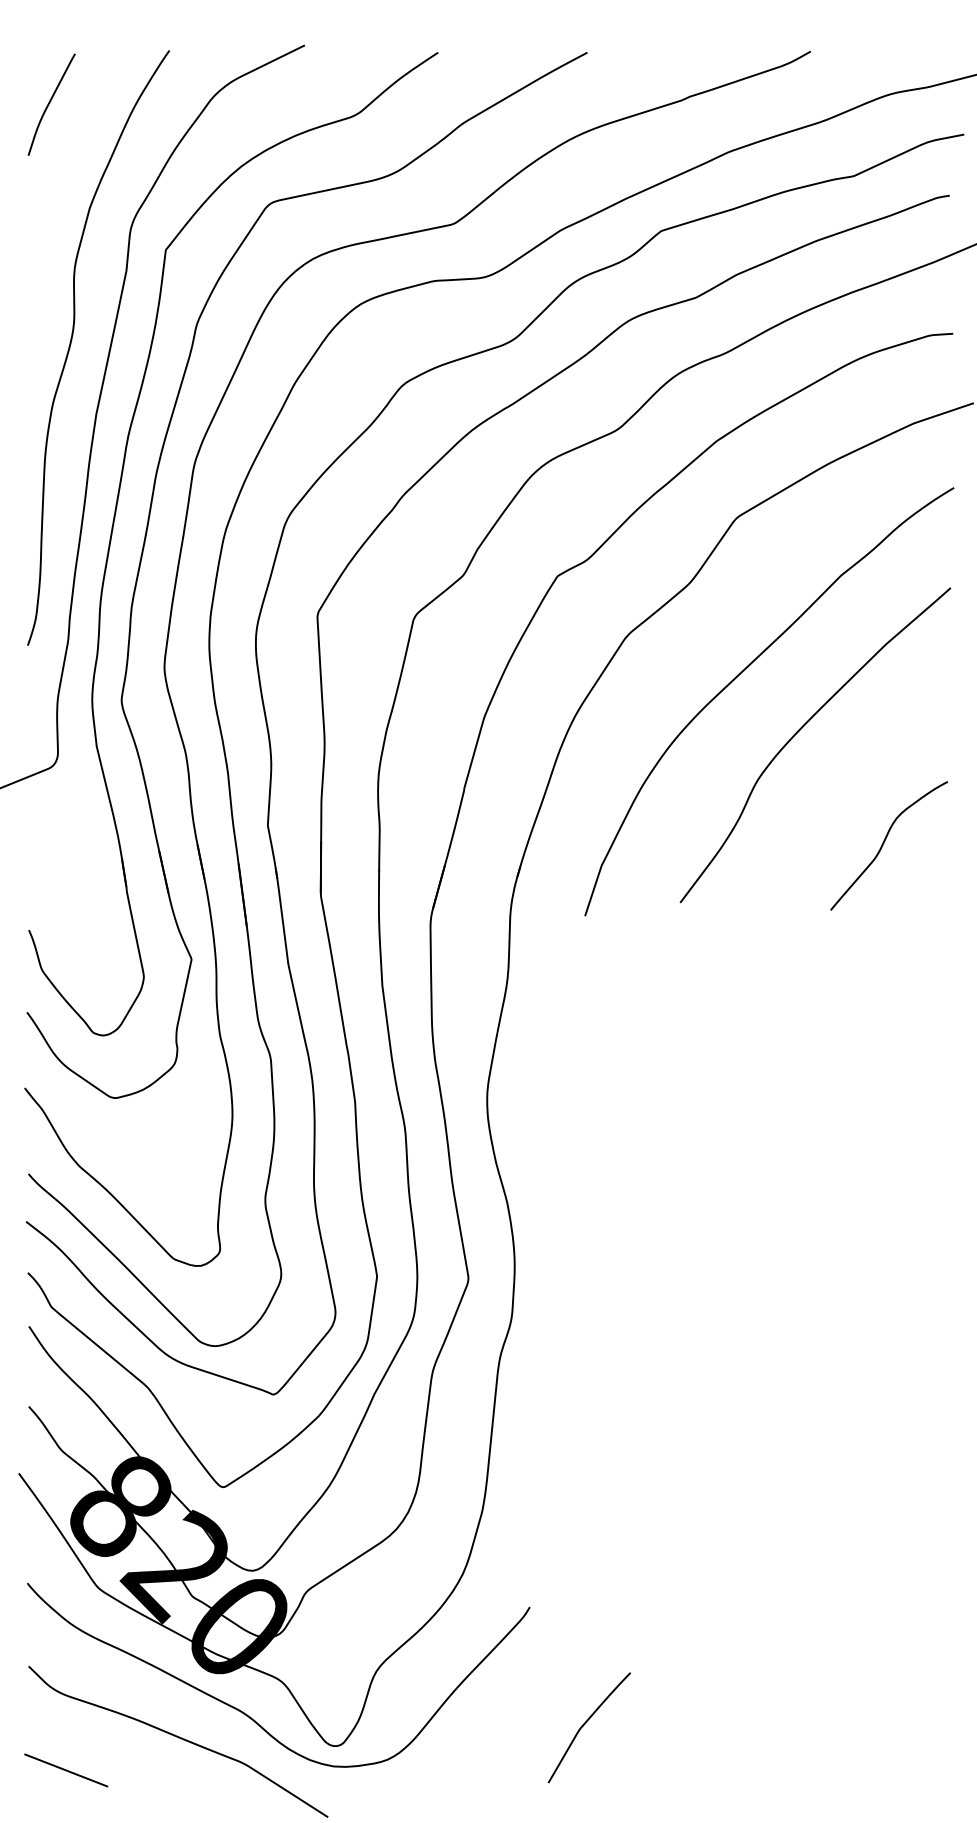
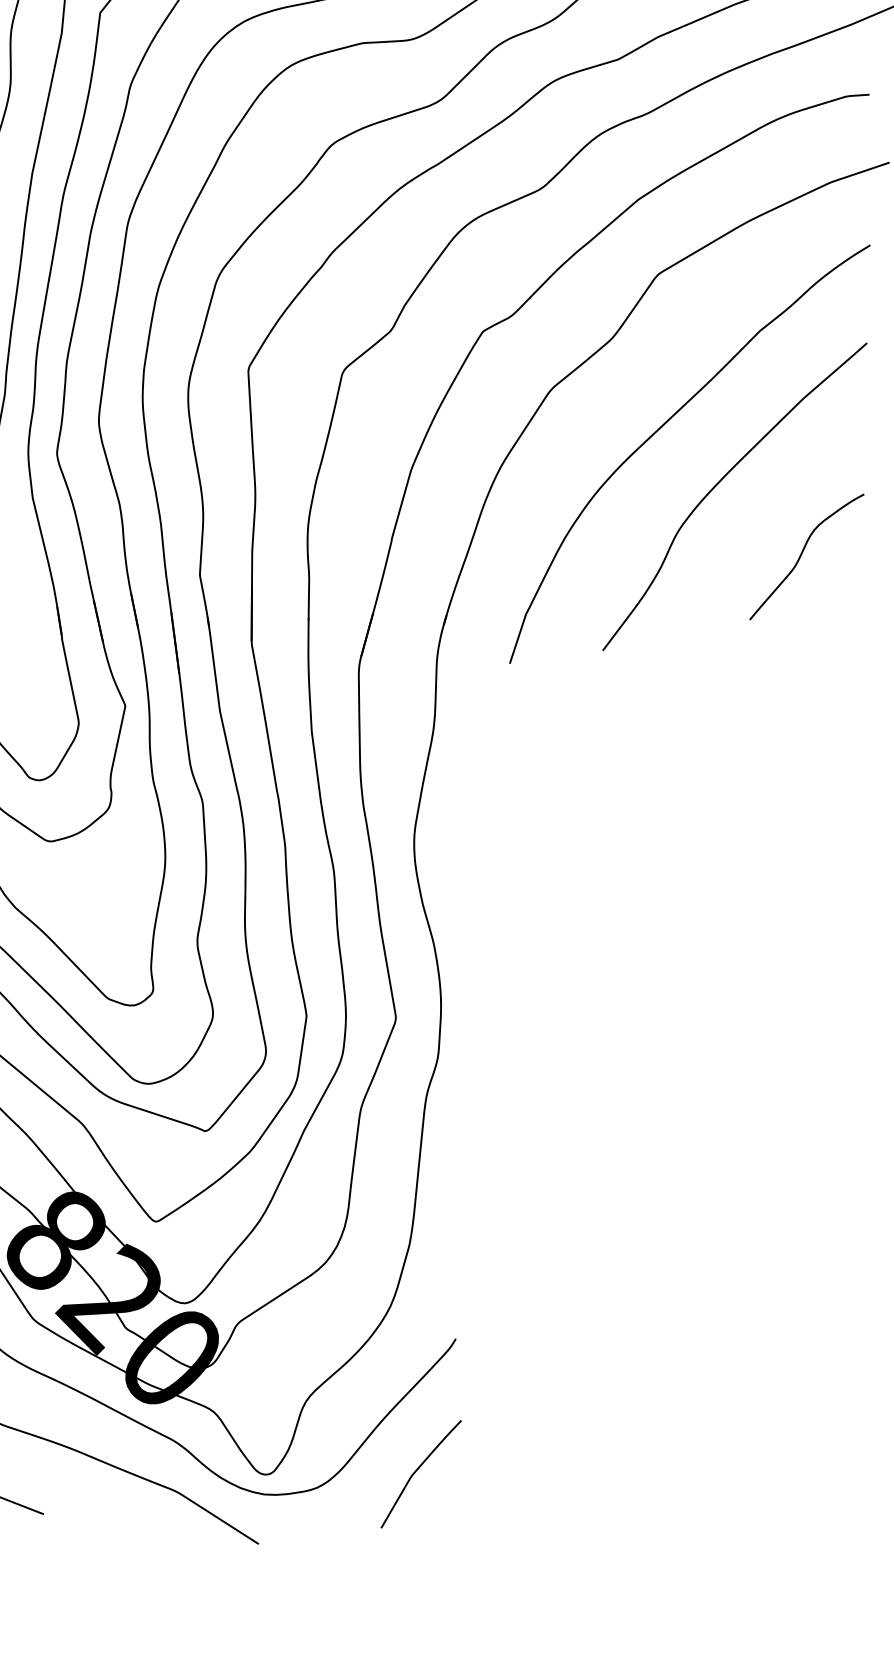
curve: (884, 843) -> (802, 554), moved
curve: (585, 1724) -> (417, 1471), moved

